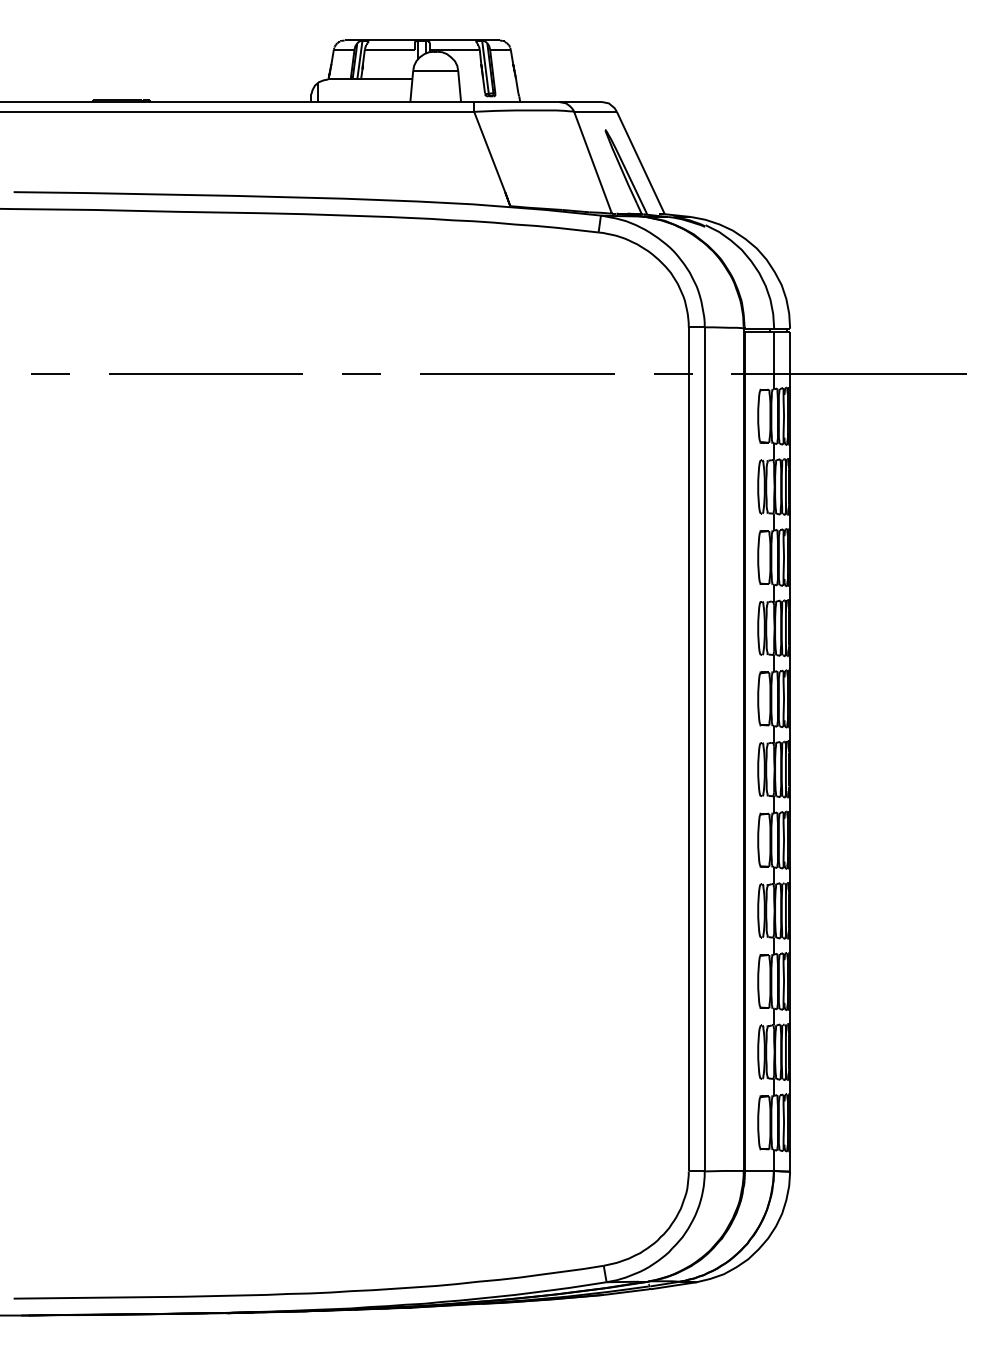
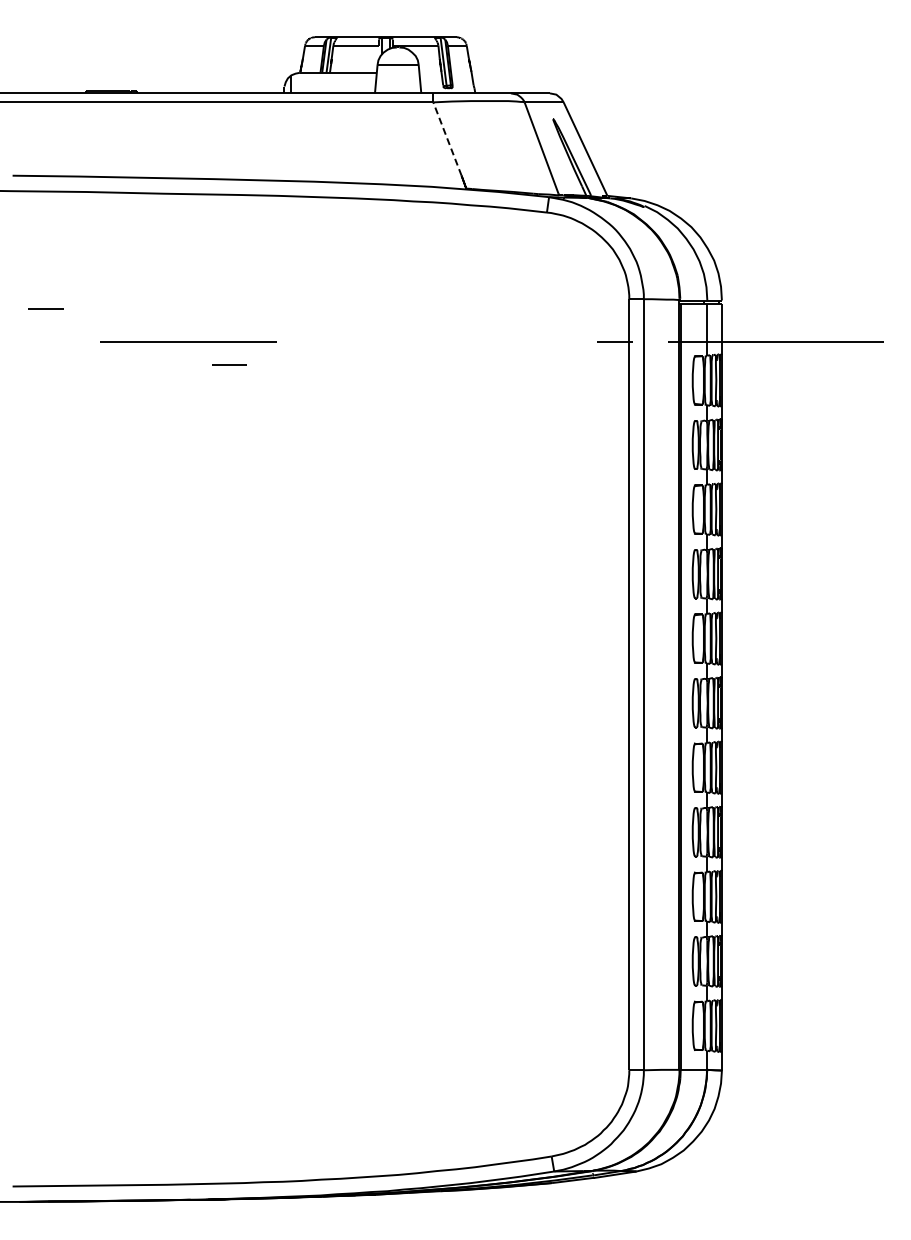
line: (489, 151) -> (447, 138), solid -> dashed
line: (49, 373) -> (45, 308), moved
line: (361, 373) -> (229, 364), moved
line: (517, 373) -> (472, 341), removed

